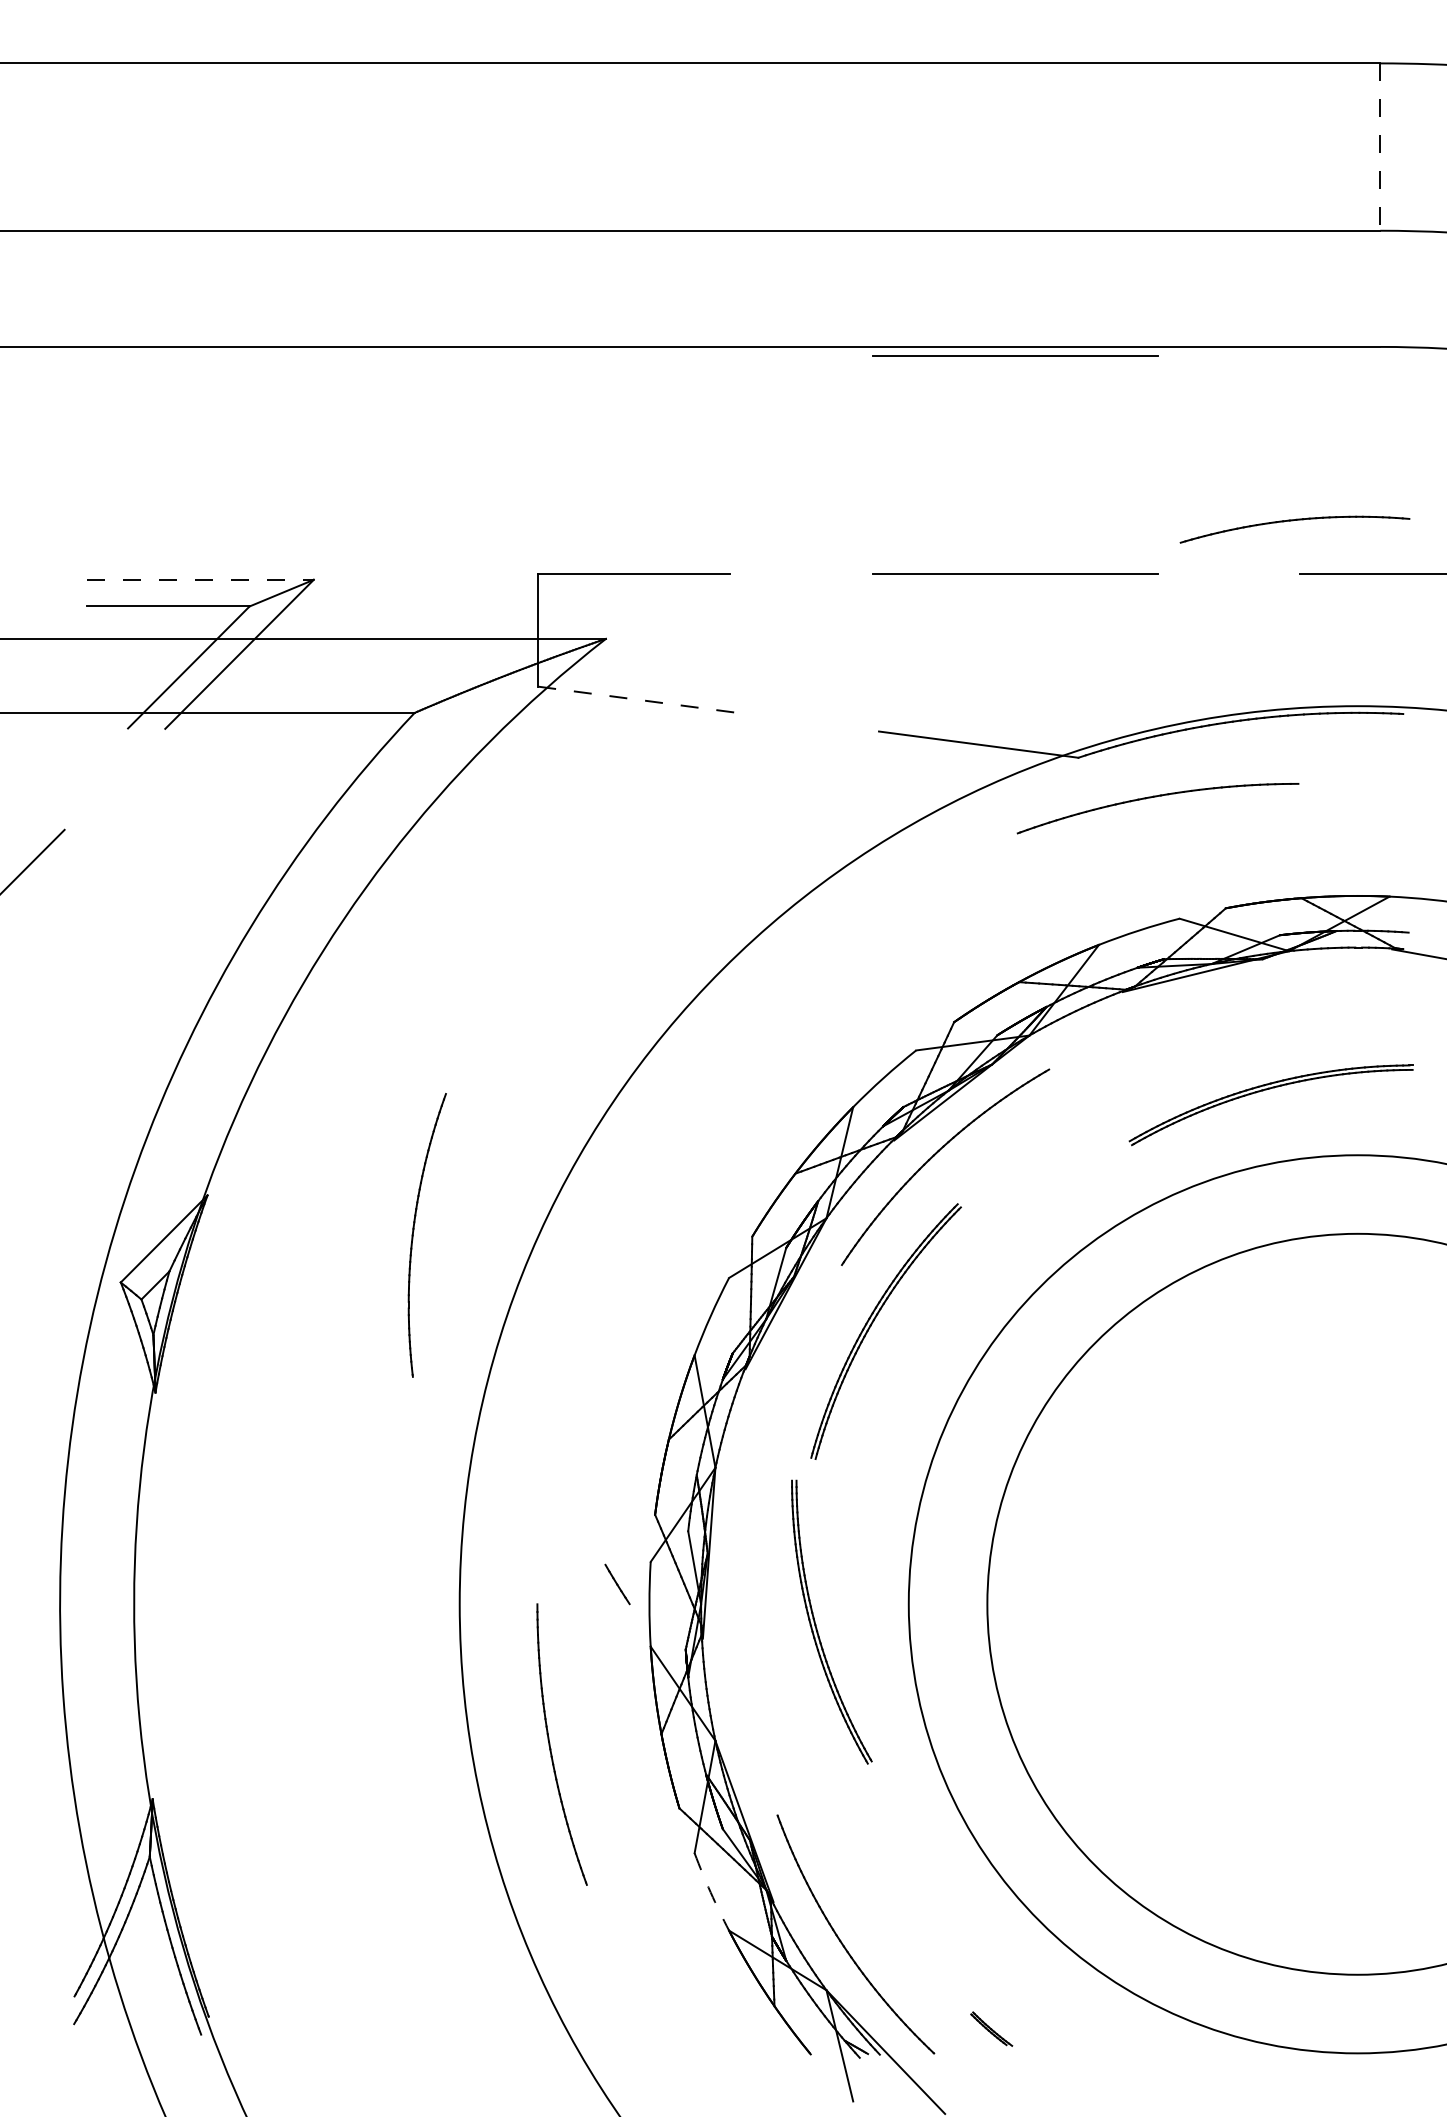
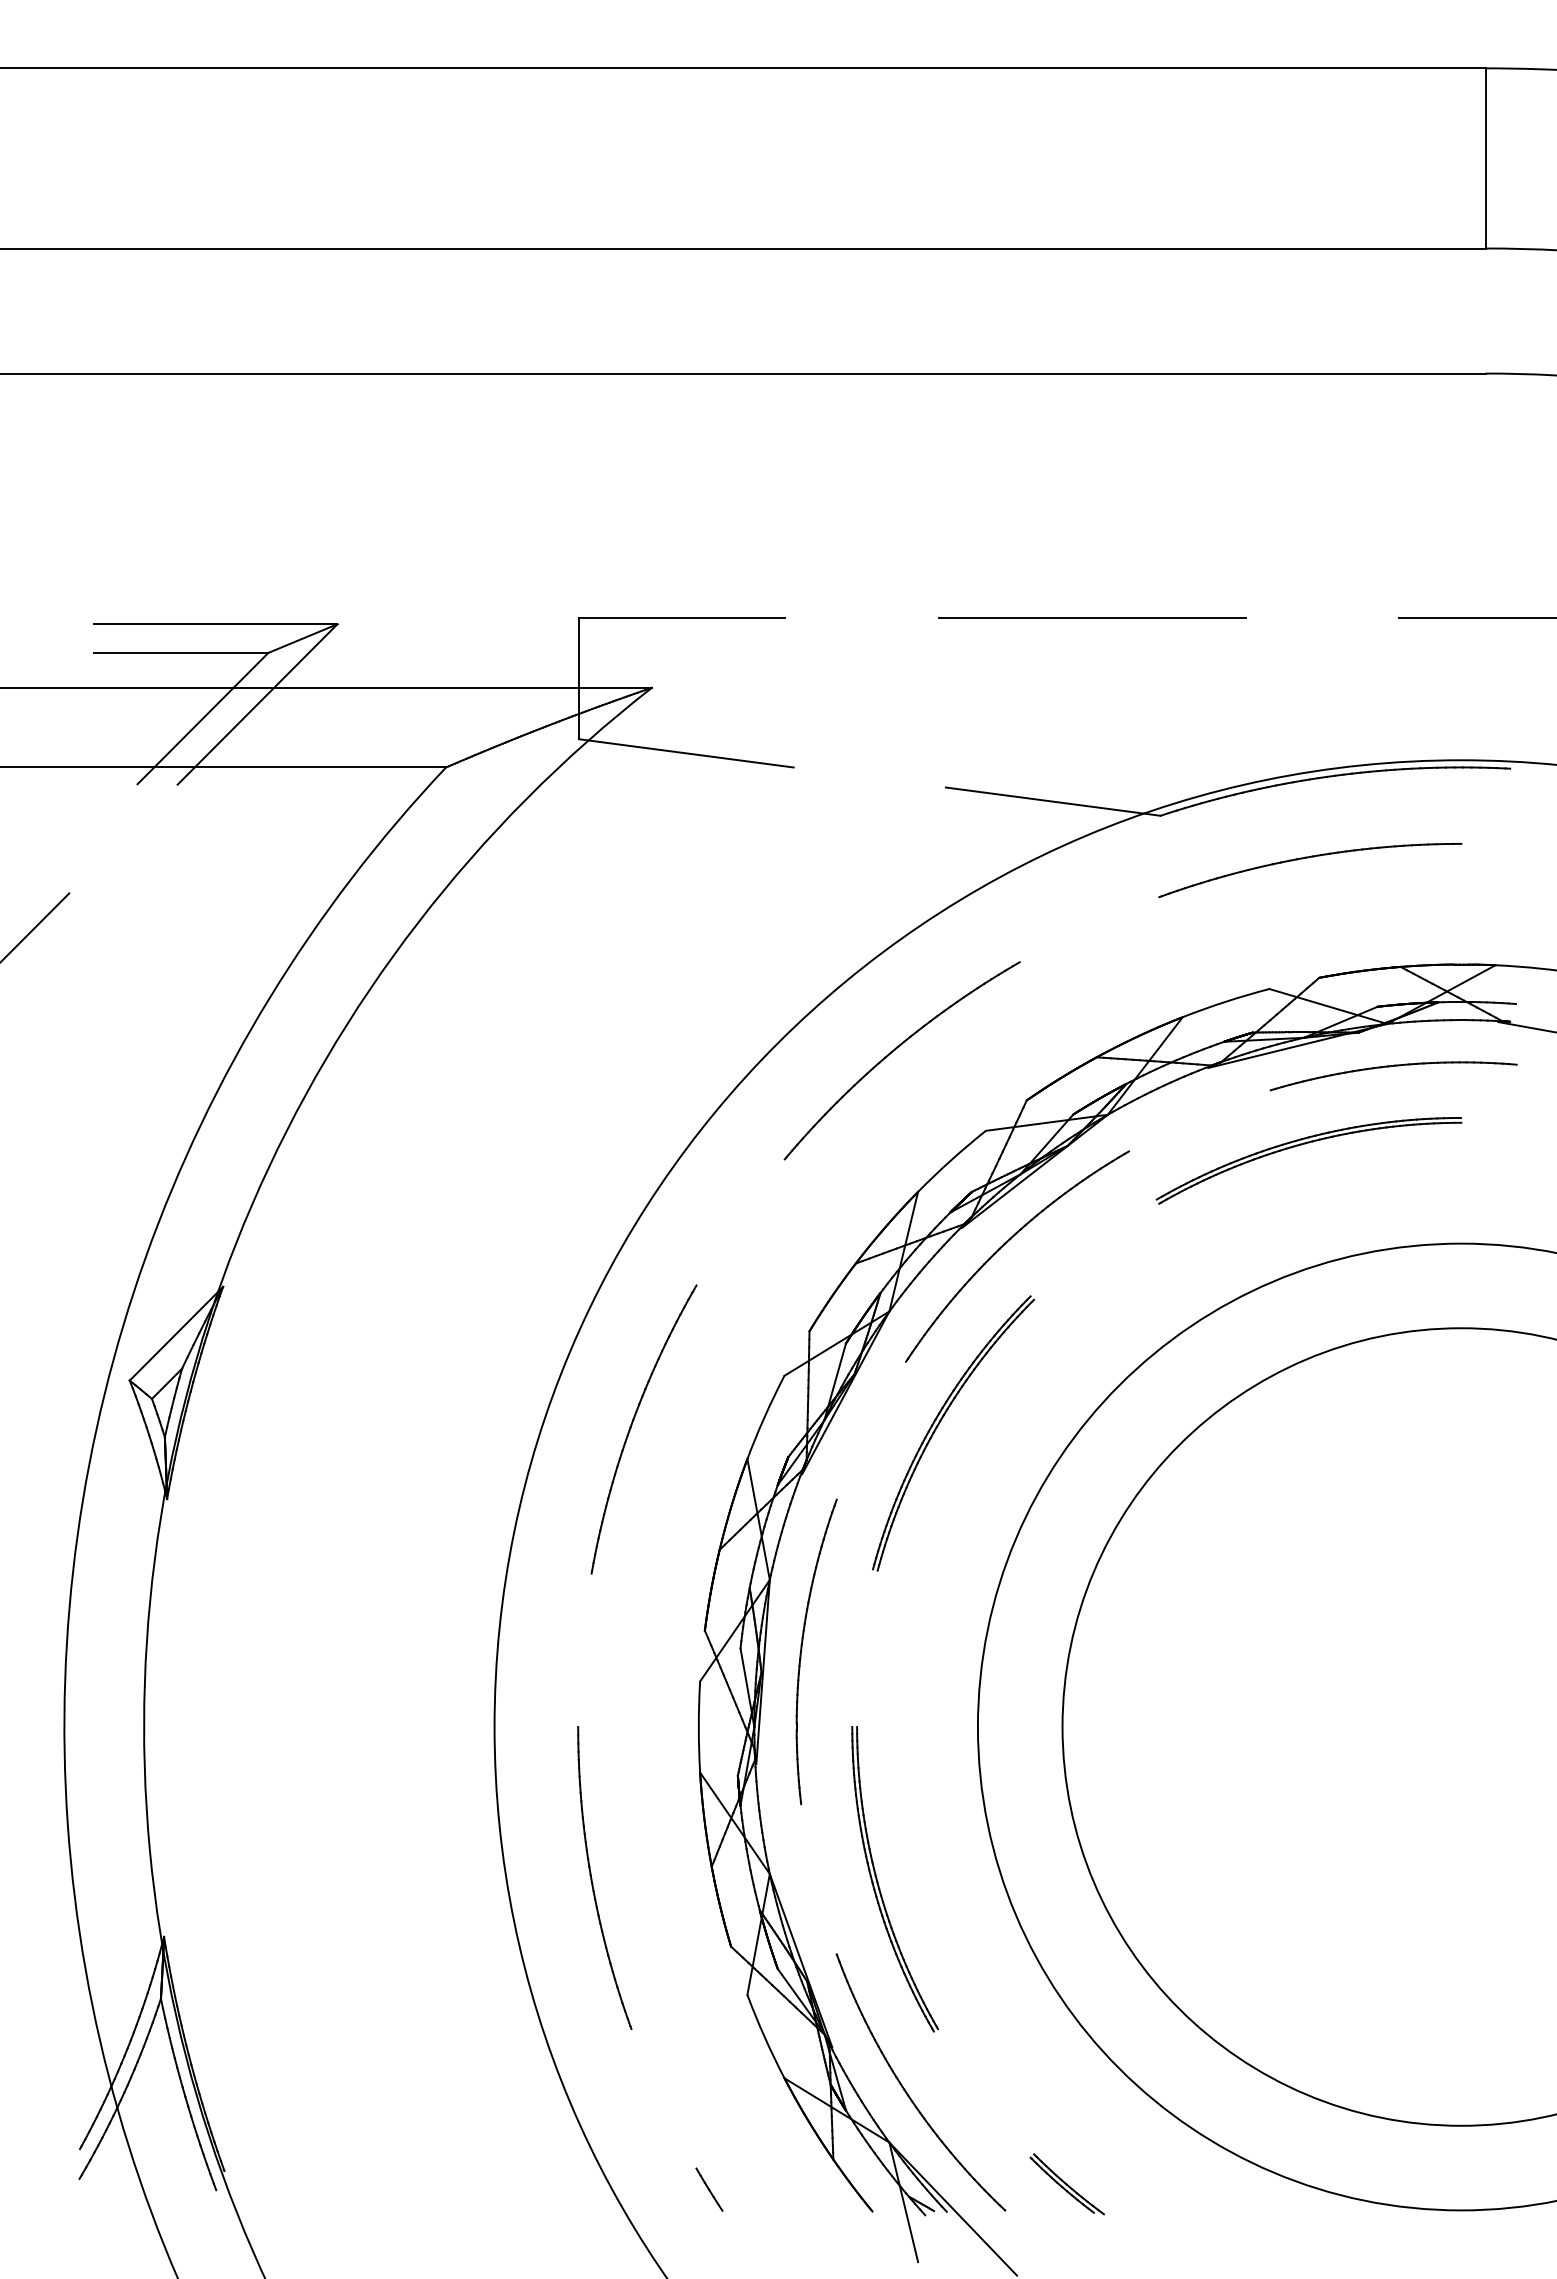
line: (1380, 147) -> (1485, 158), dashed -> solid
line: (1015, 355) -> (1092, 382), removed
part: (1292, 521) -> (1390, 1067), moved
line: (200, 580) -> (215, 624), dashed -> solid
line: (638, 699) -> (686, 753), dashed -> solid
part: (1156, 797) -> (1308, 858), moved
part: (831, 976) -> (894, 1051), added
part: (1267, 1090) -> (1305, 1144), moved
part: (414, 1233) -> (802, 1649), moved
part: (587, 1324) -> (632, 1425), added
line: (617, 1584) -> (709, 2189), moved
part: (817, 1627) -> (879, 1885), moved
arc: (710, 1892) -> (764, 2037), dashed -> solid
part: (991, 2029) -> (1066, 2184), size x1.67

